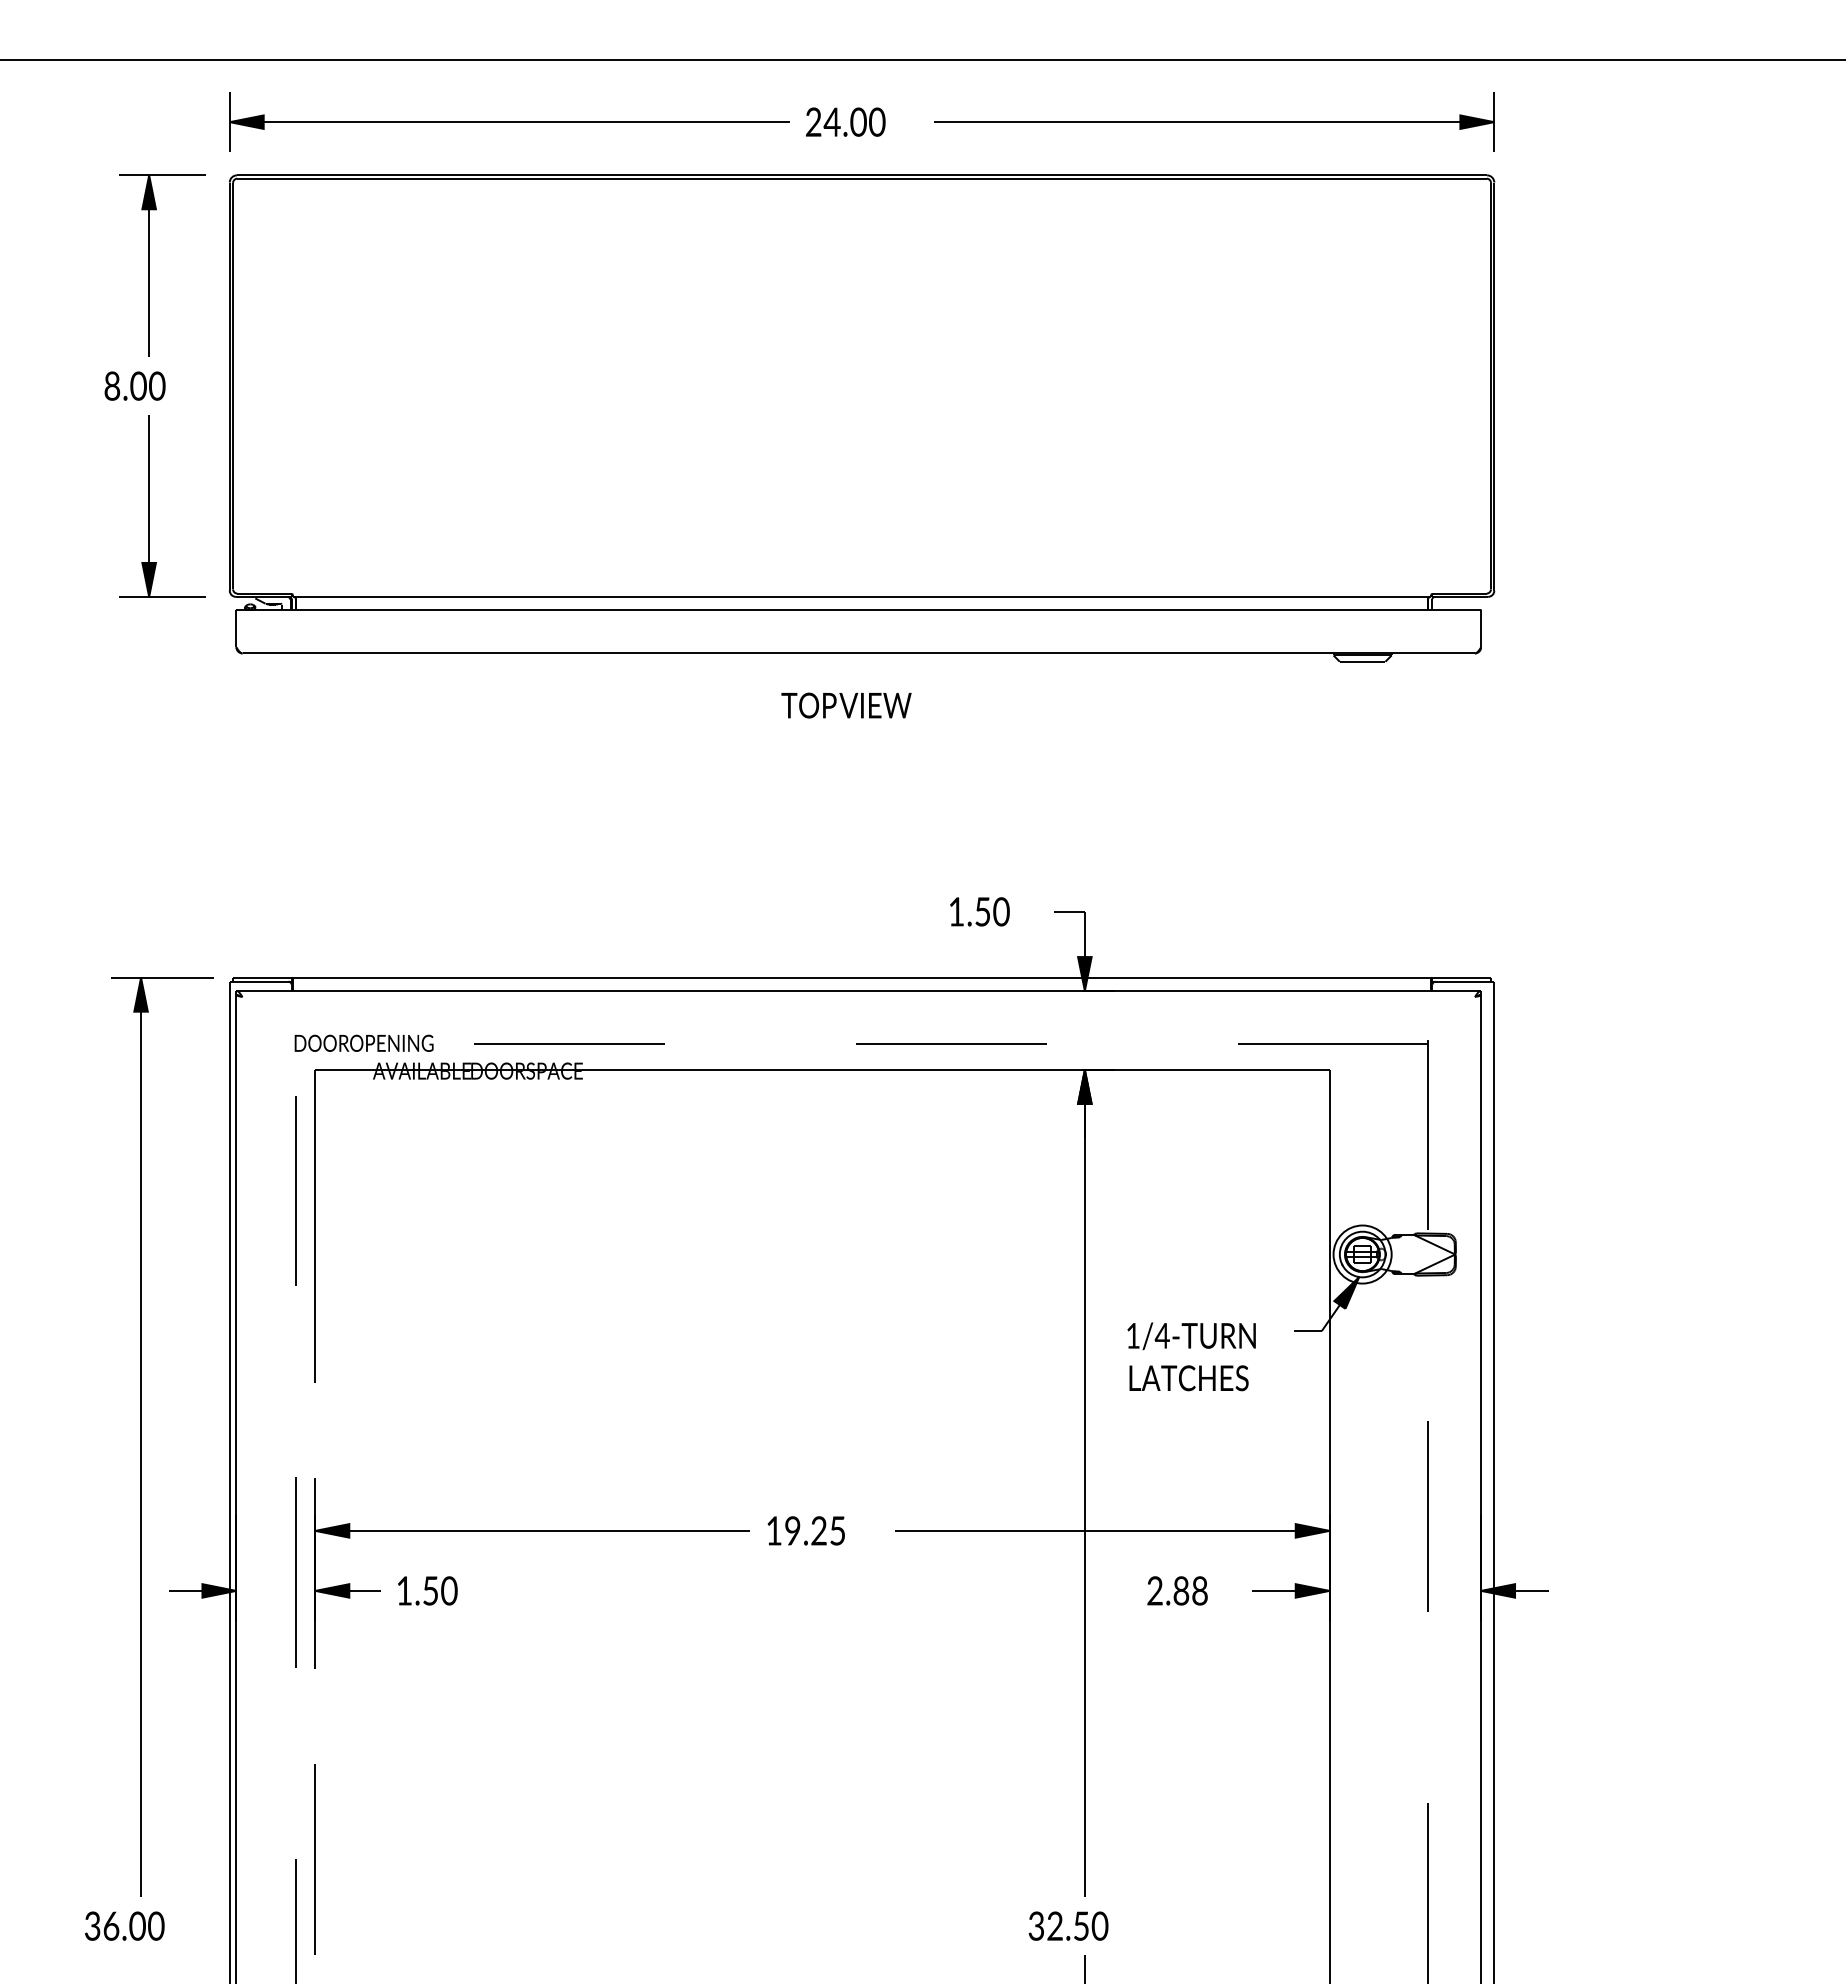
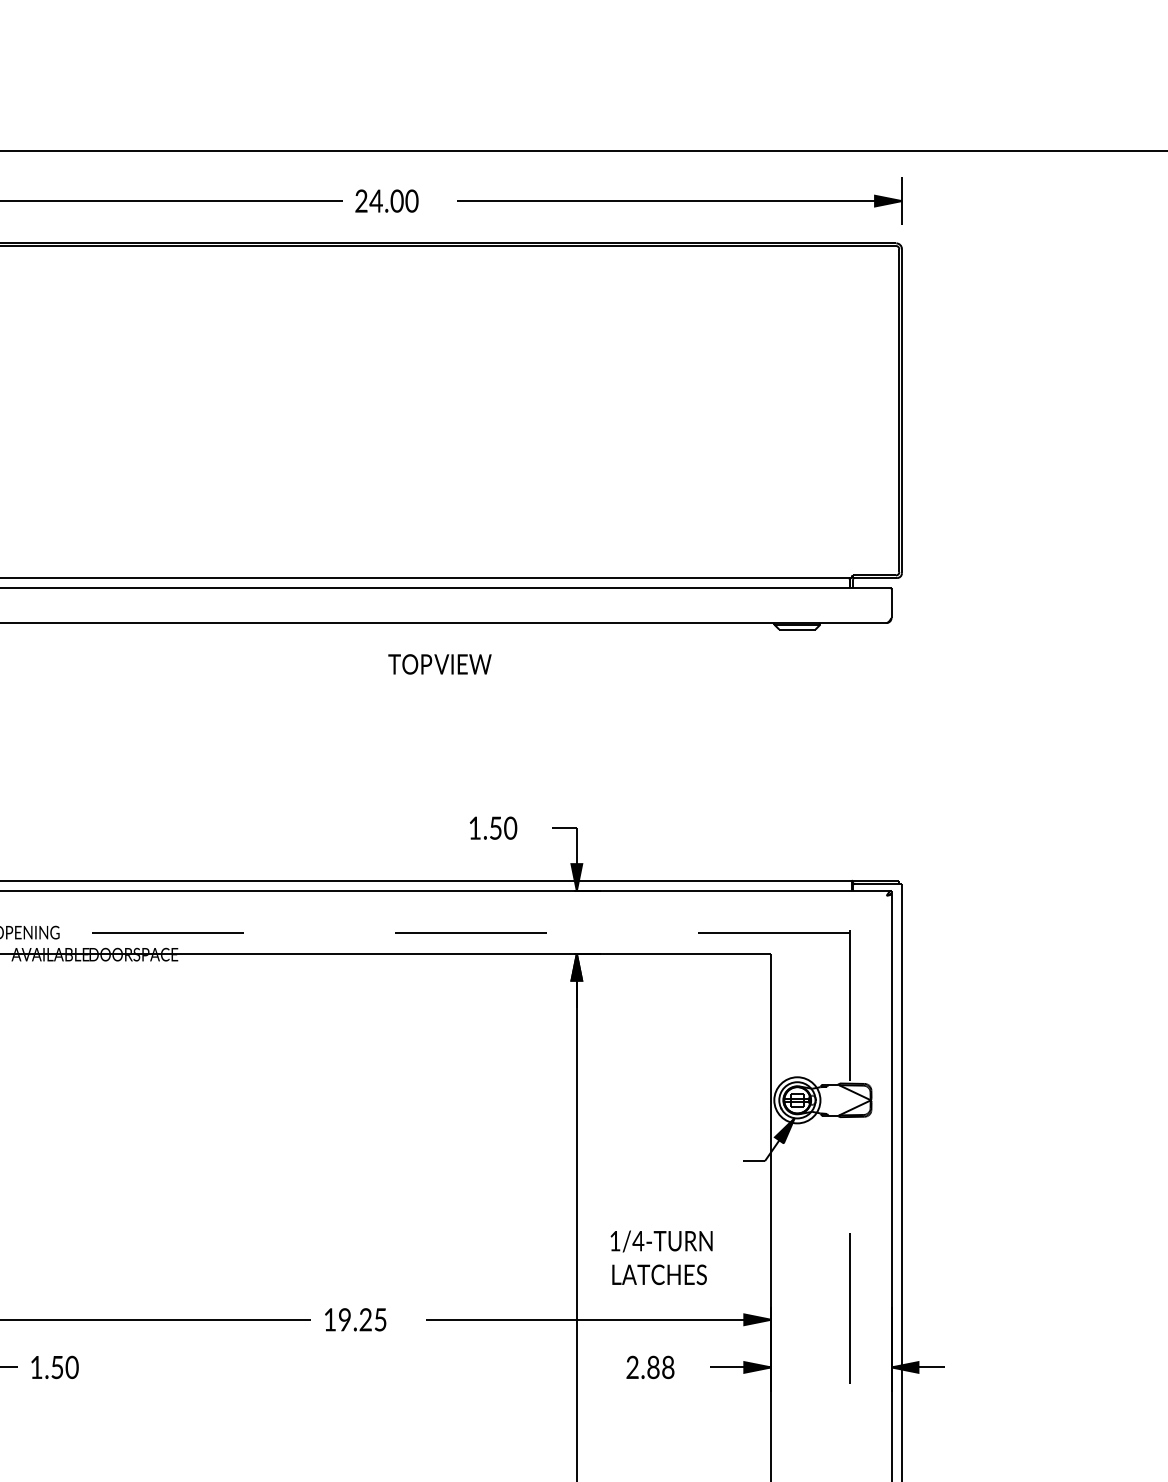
text: (846, 705) -> (439, 664), moved
text: (1191, 1356) -> (661, 1257), moved

